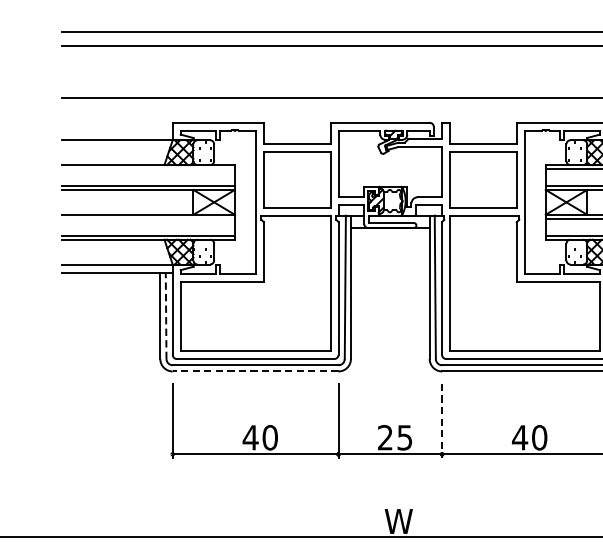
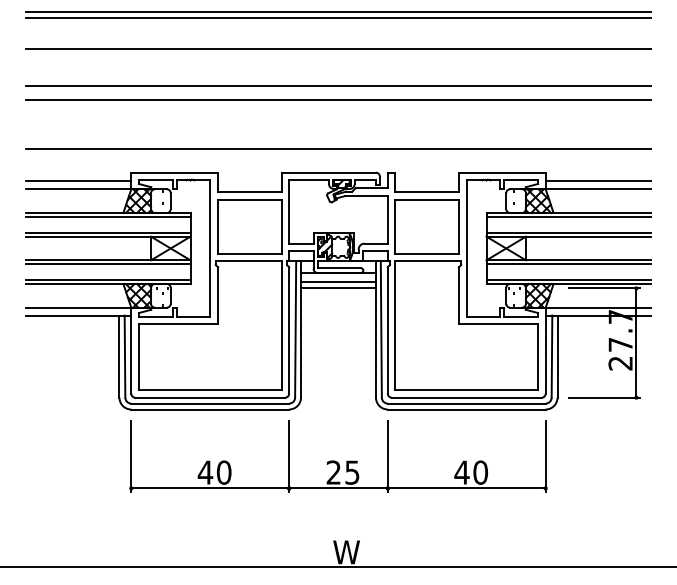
line: (117, 132) -> (78, 181), added
line: (148, 168) -> (108, 216), added
line: (148, 219) -> (108, 264), added
line: (390, 237) -> (338, 281), added
line: (390, 244) -> (338, 288), added
line: (166, 315) -> (125, 356), dashed -> solid
line: (255, 371) -> (210, 409), dashed -> solid
line: (441, 420) -> (387, 456), dashed -> solid

